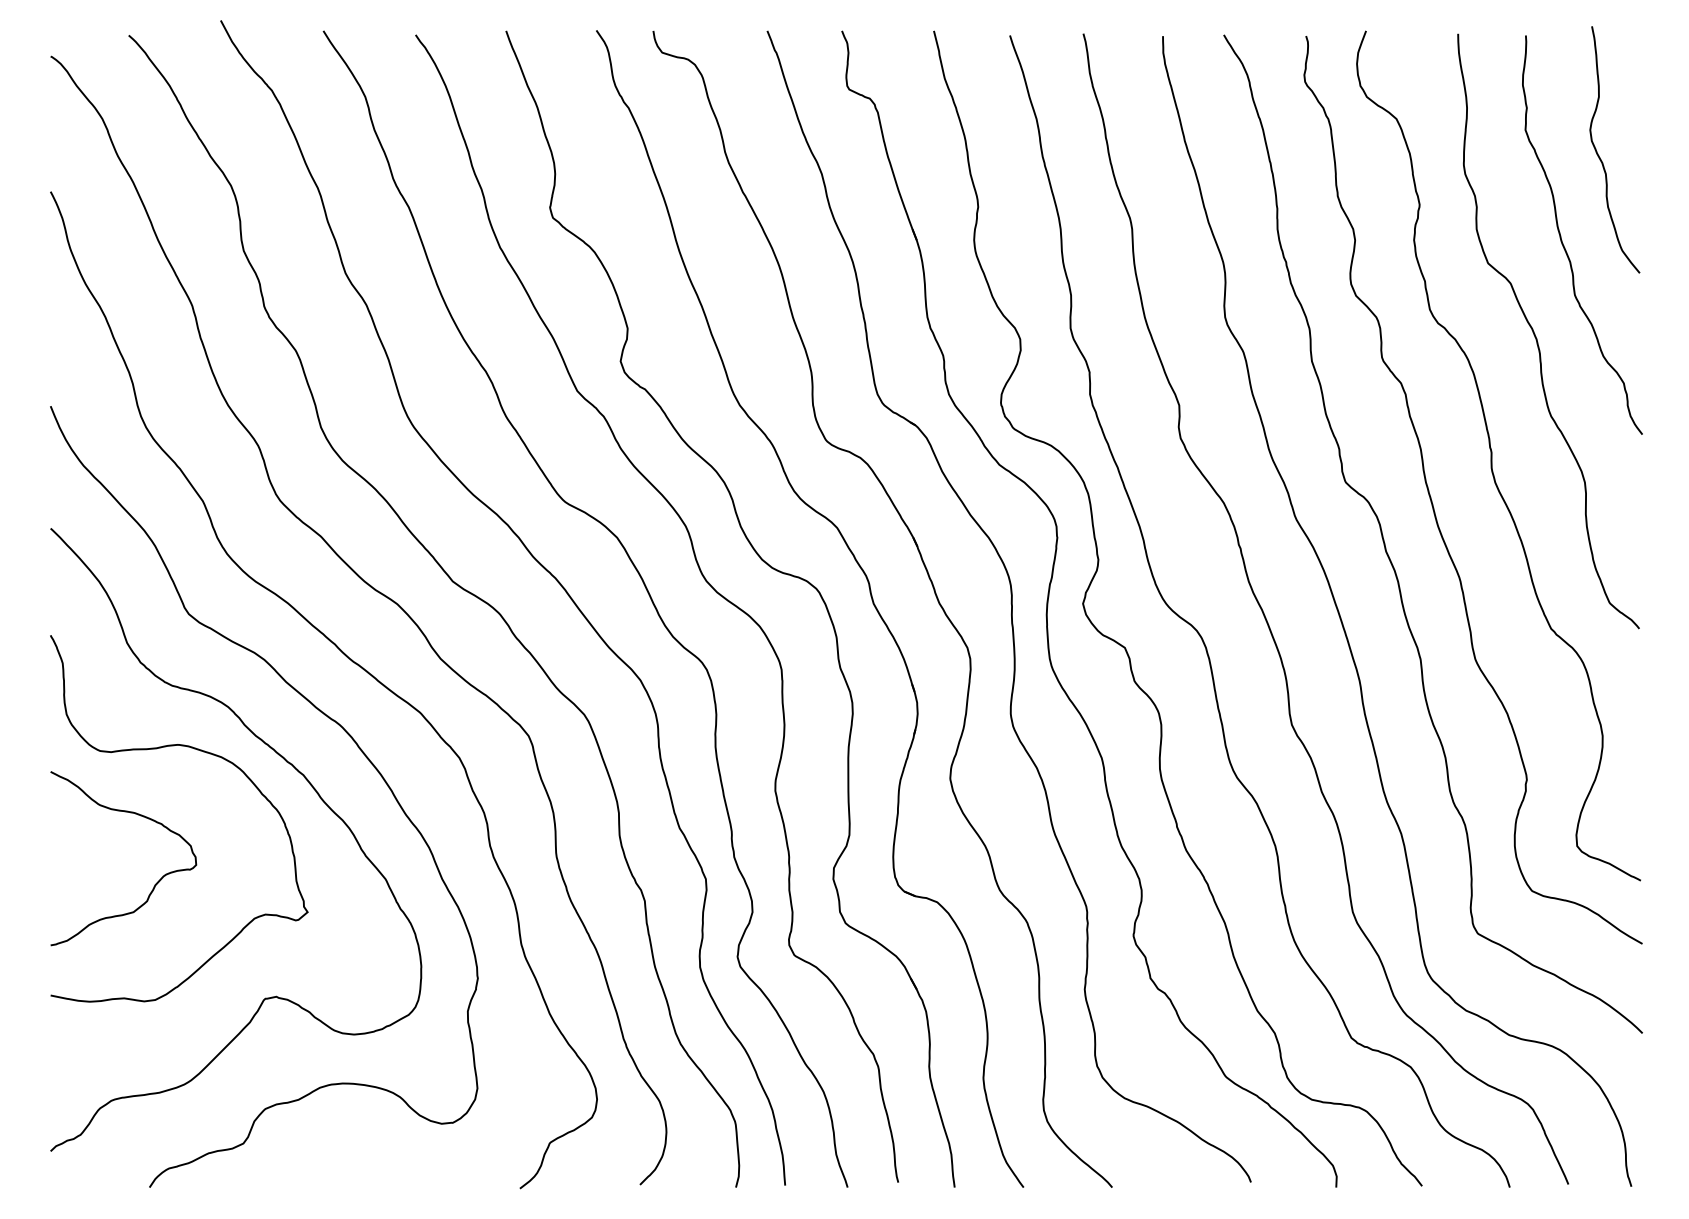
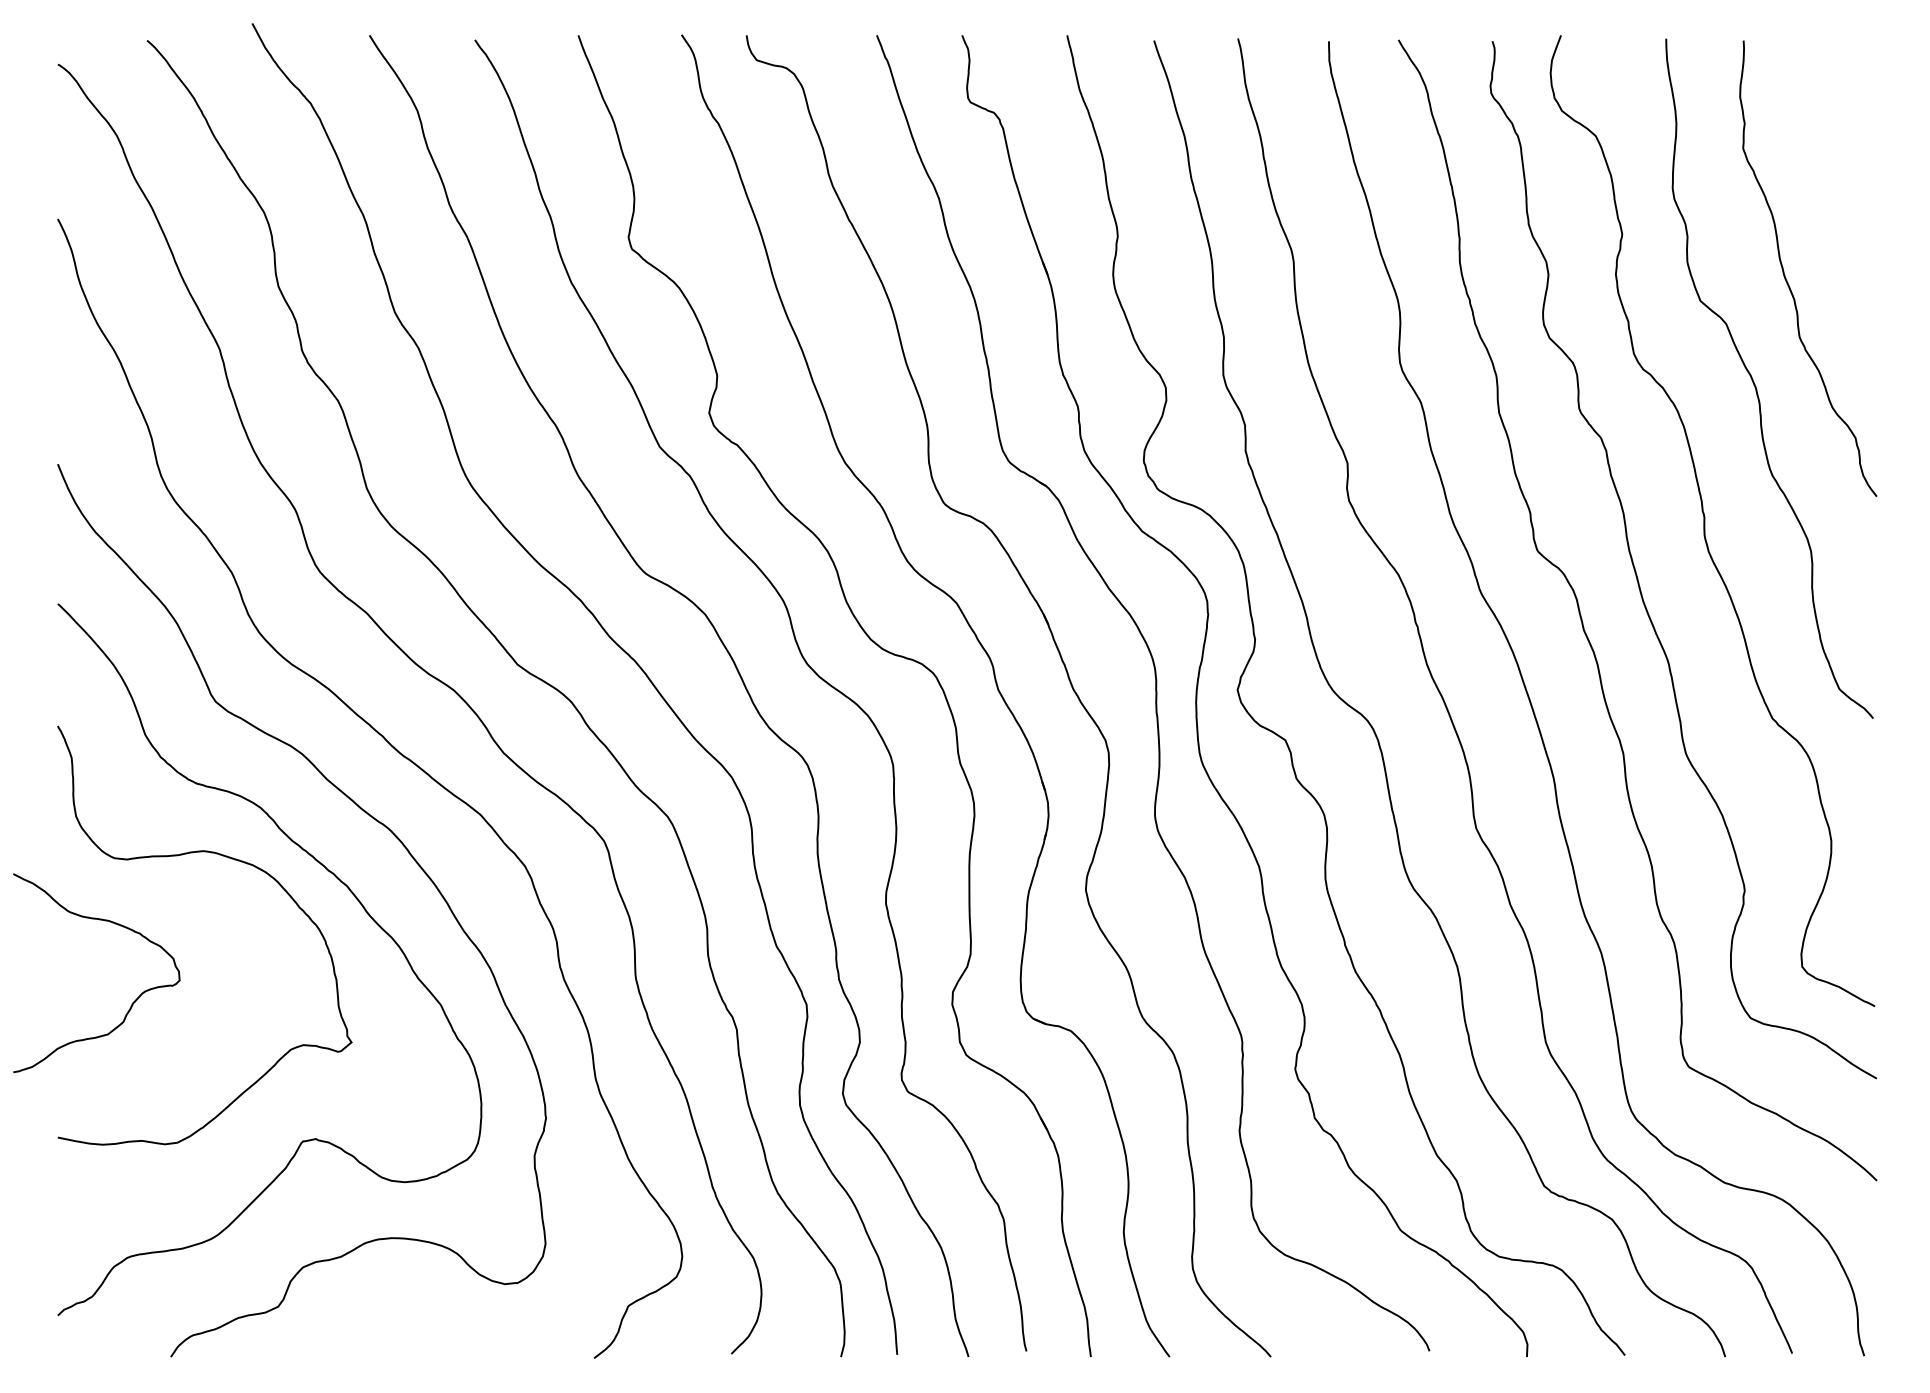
curve: (1600, 157) -> (1828, 179), removed
curve: (154, 884) -> (131, 1002), moved

